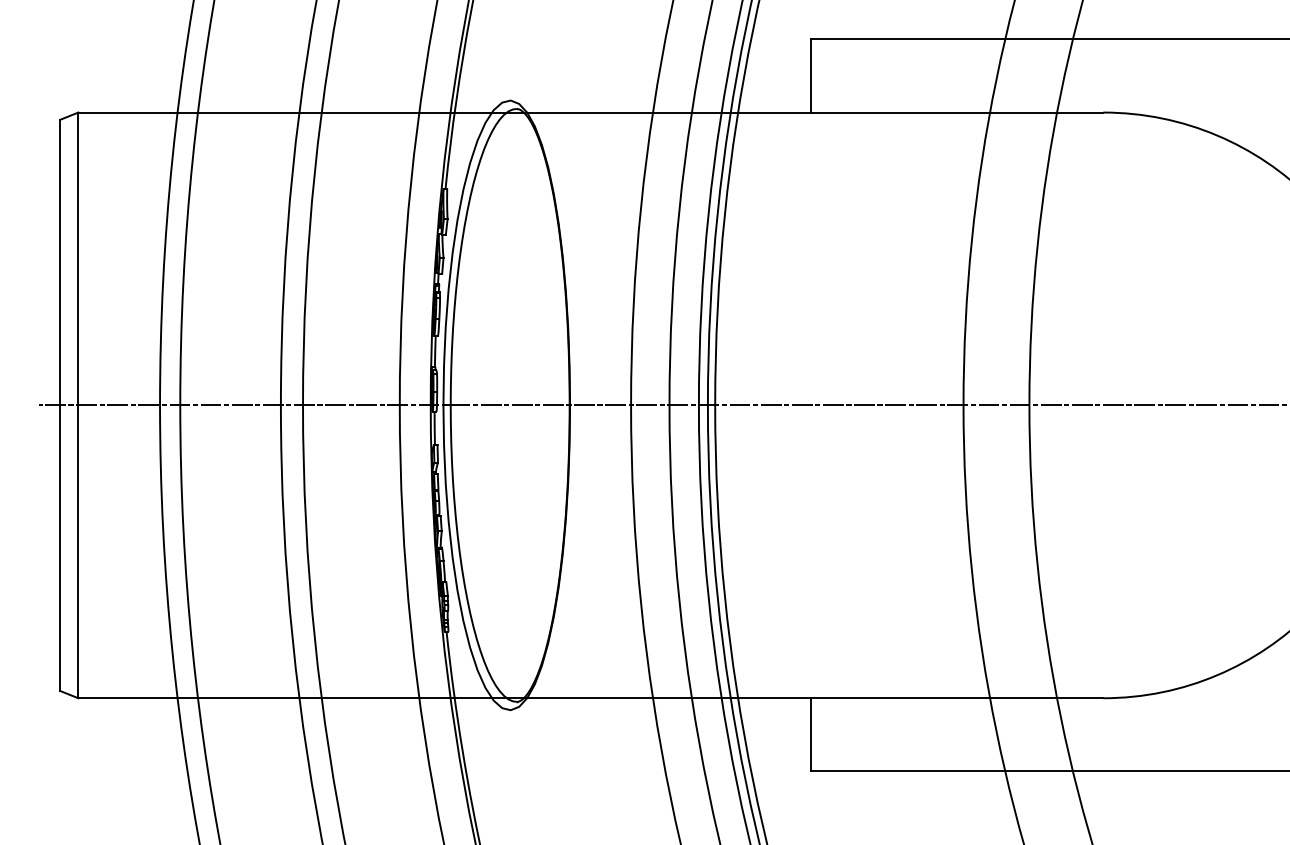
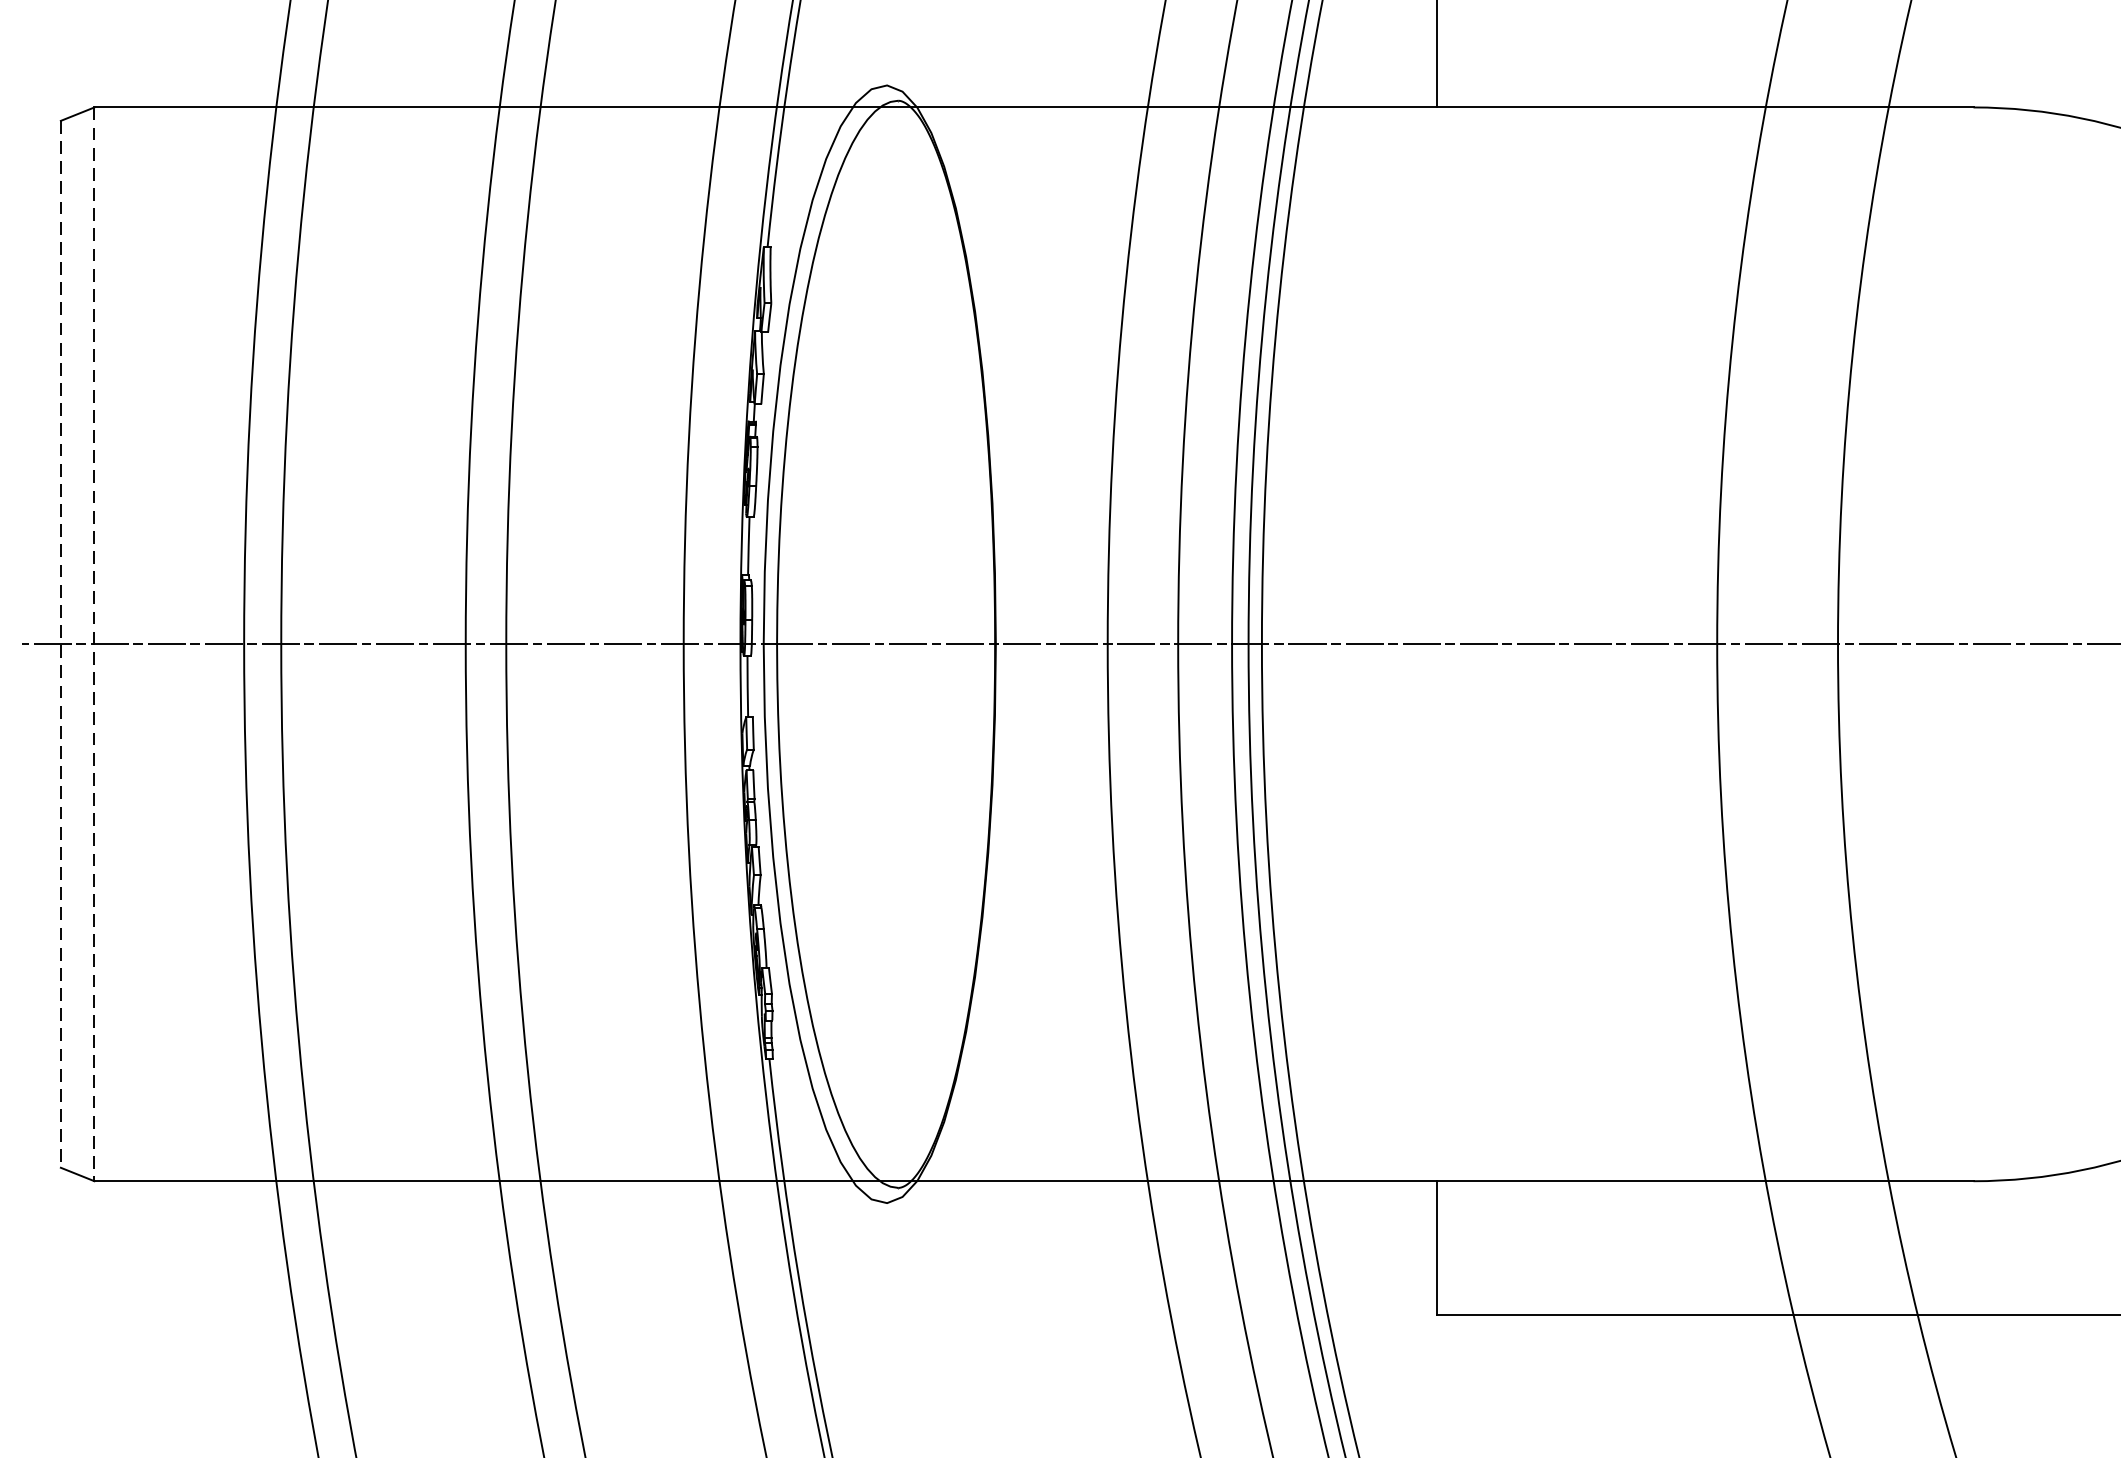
line: (60, 405) -> (61, 644), solid -> dashed
line: (78, 405) -> (94, 644), solid -> dashed

